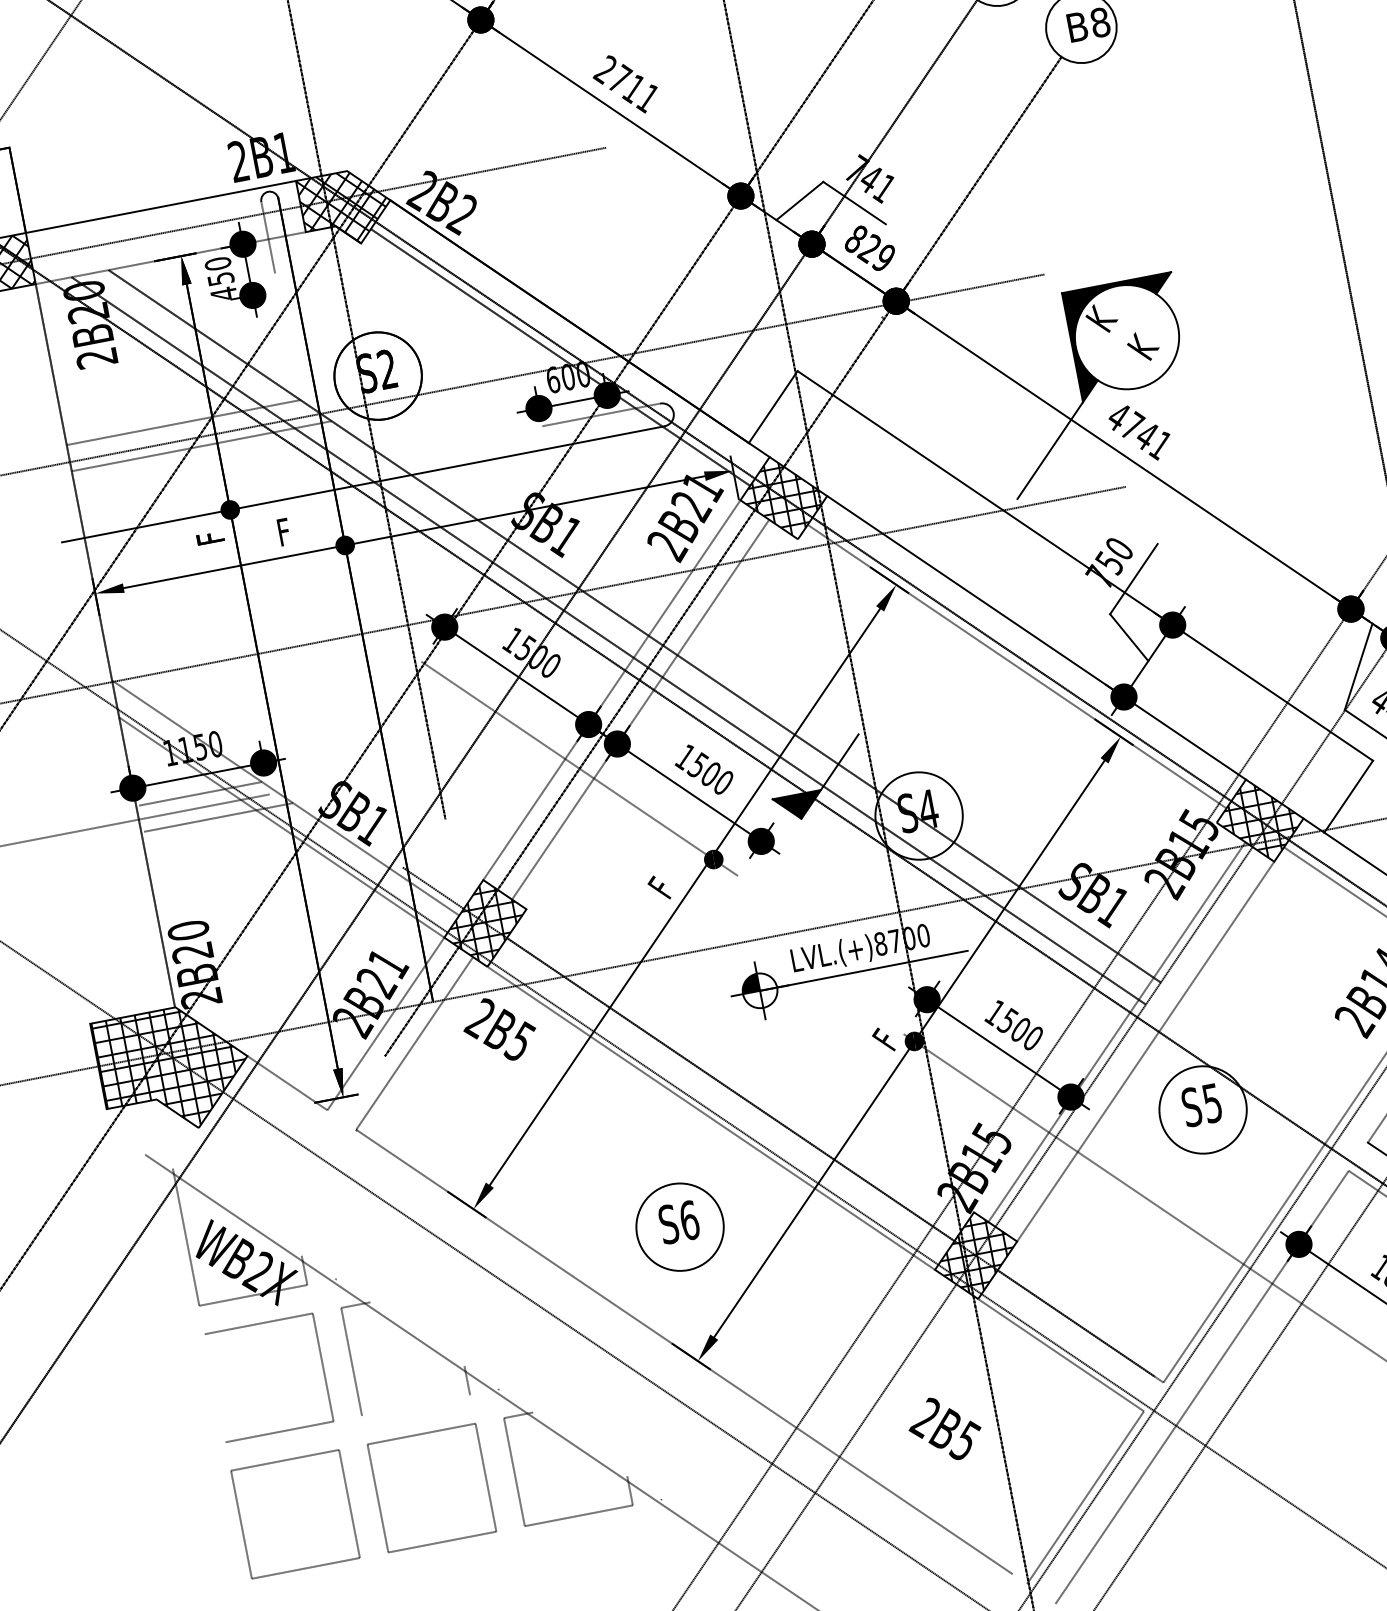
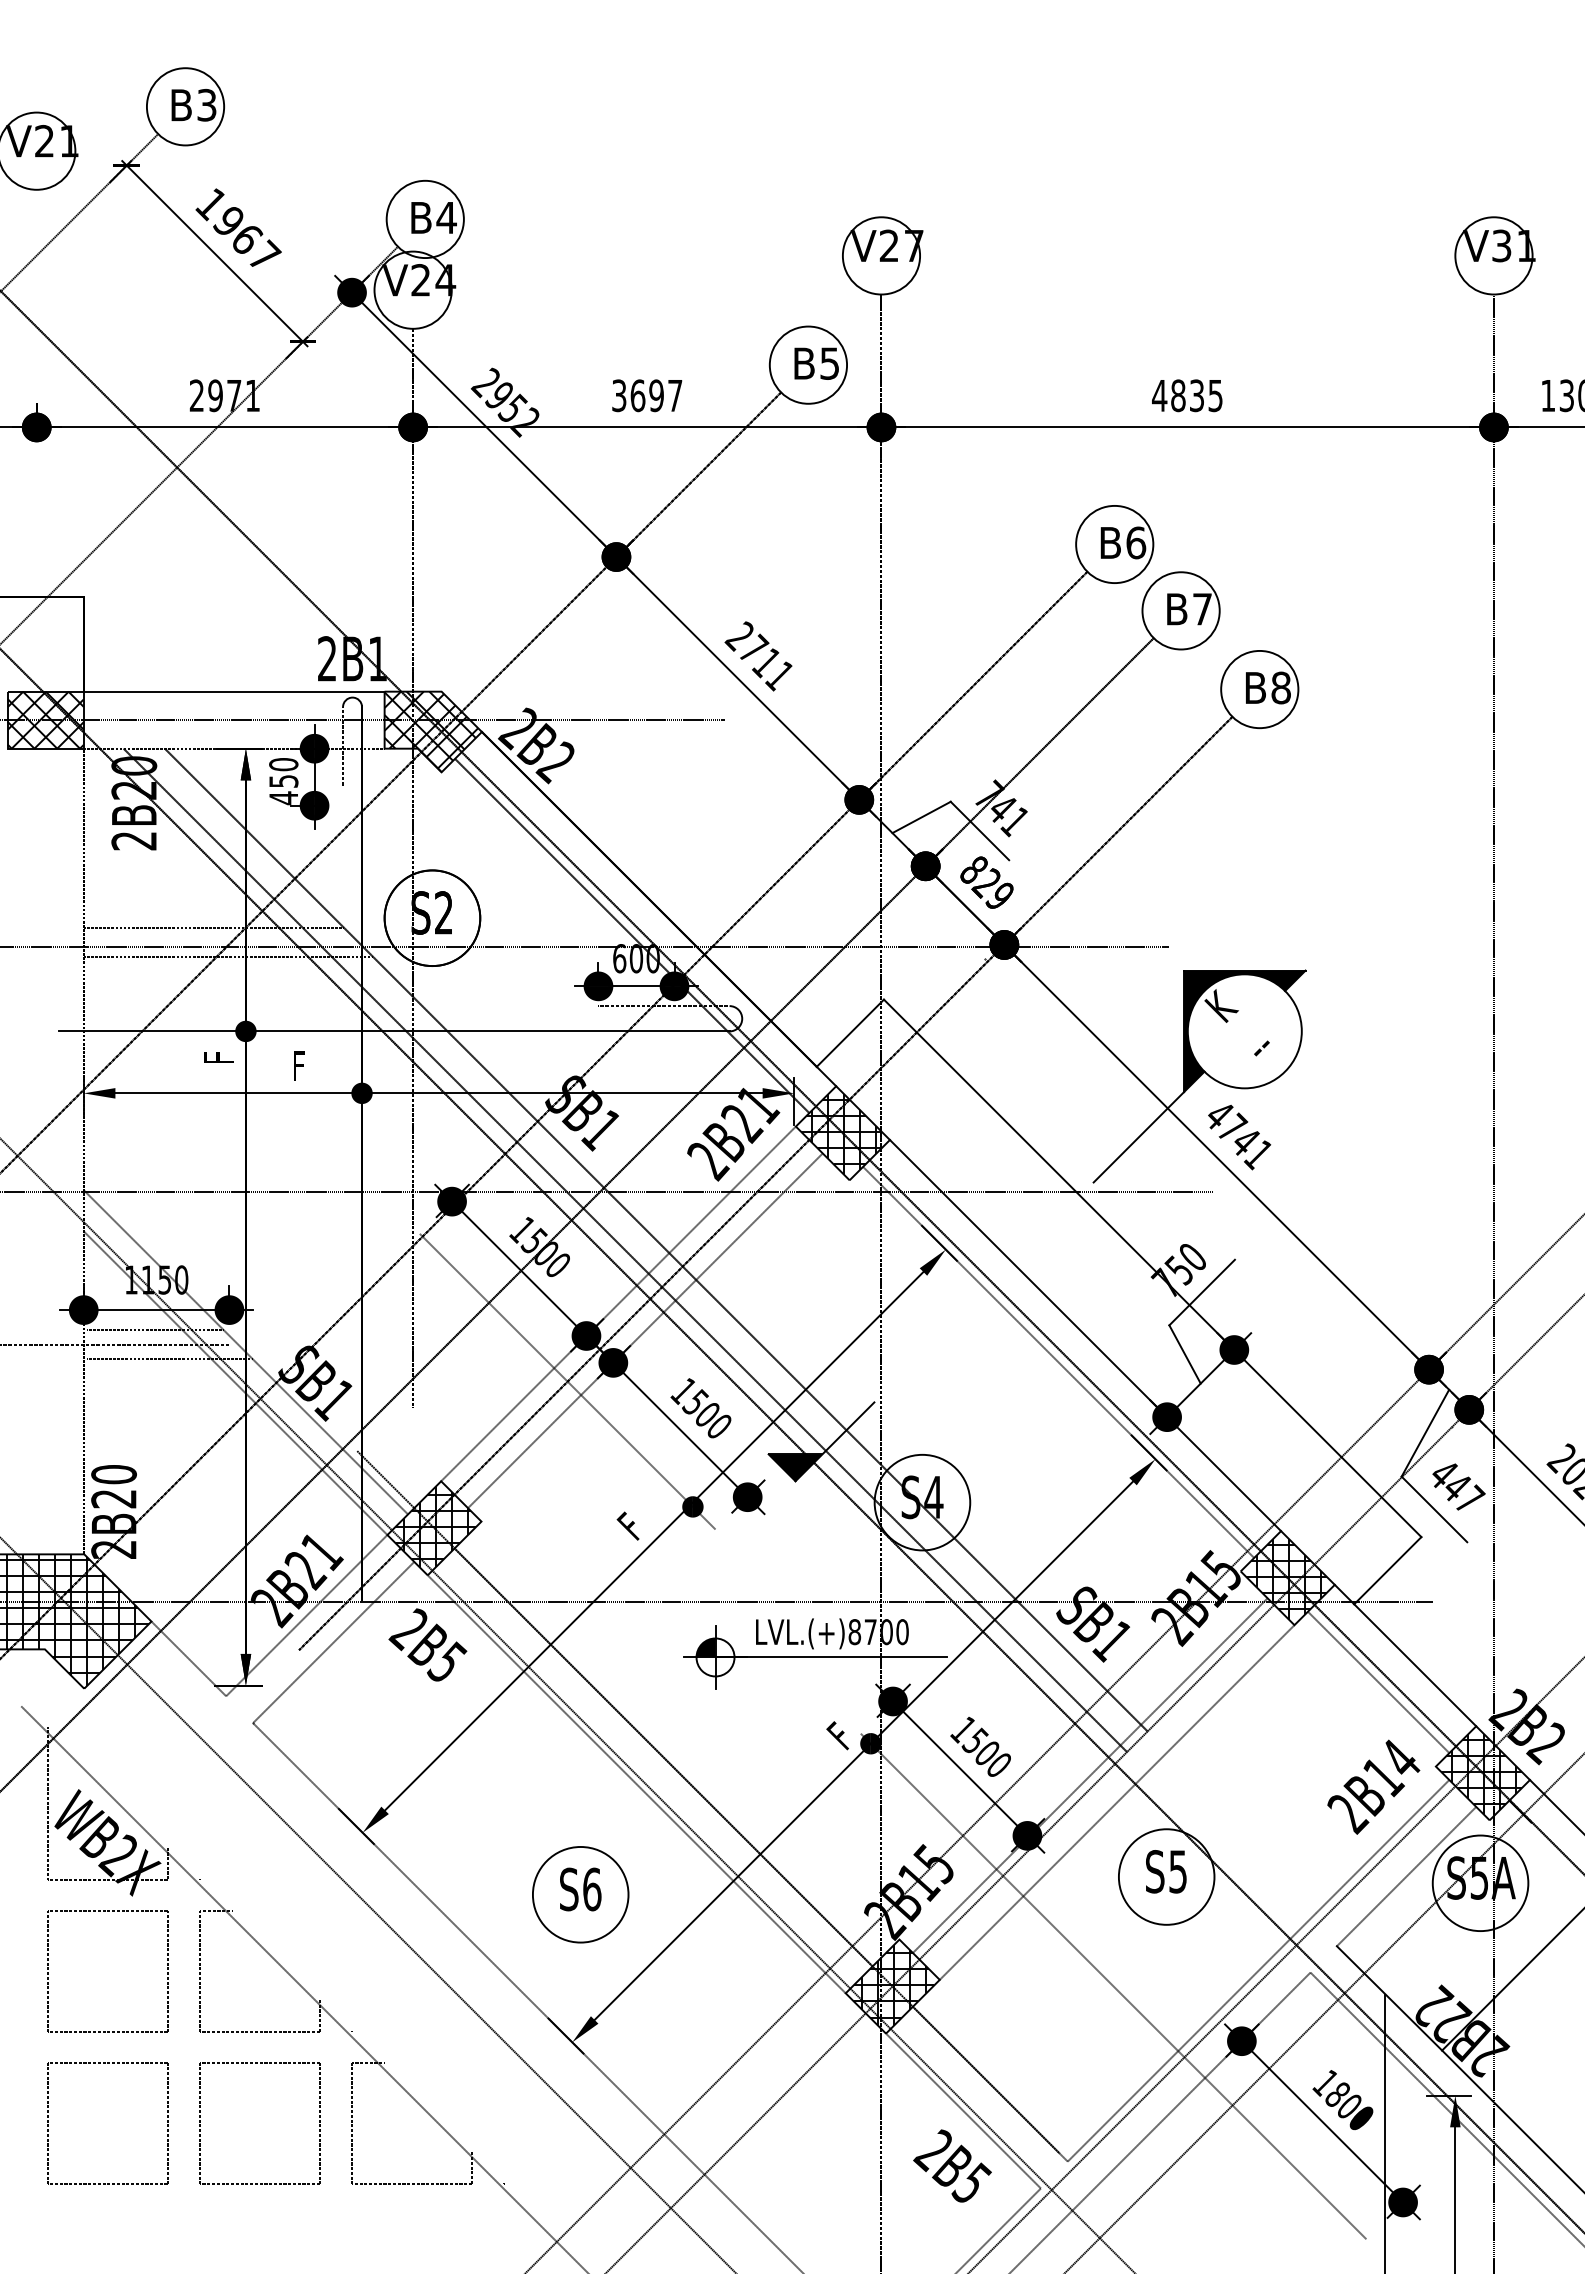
text: (1143, 346) -> (1260, 1044), K -> --
line: (215, 1388) -> (48, 1971), added
line: (416, 1405) -> (260, 2031), added
text: (944, 1428) -> (952, 2165), moved

